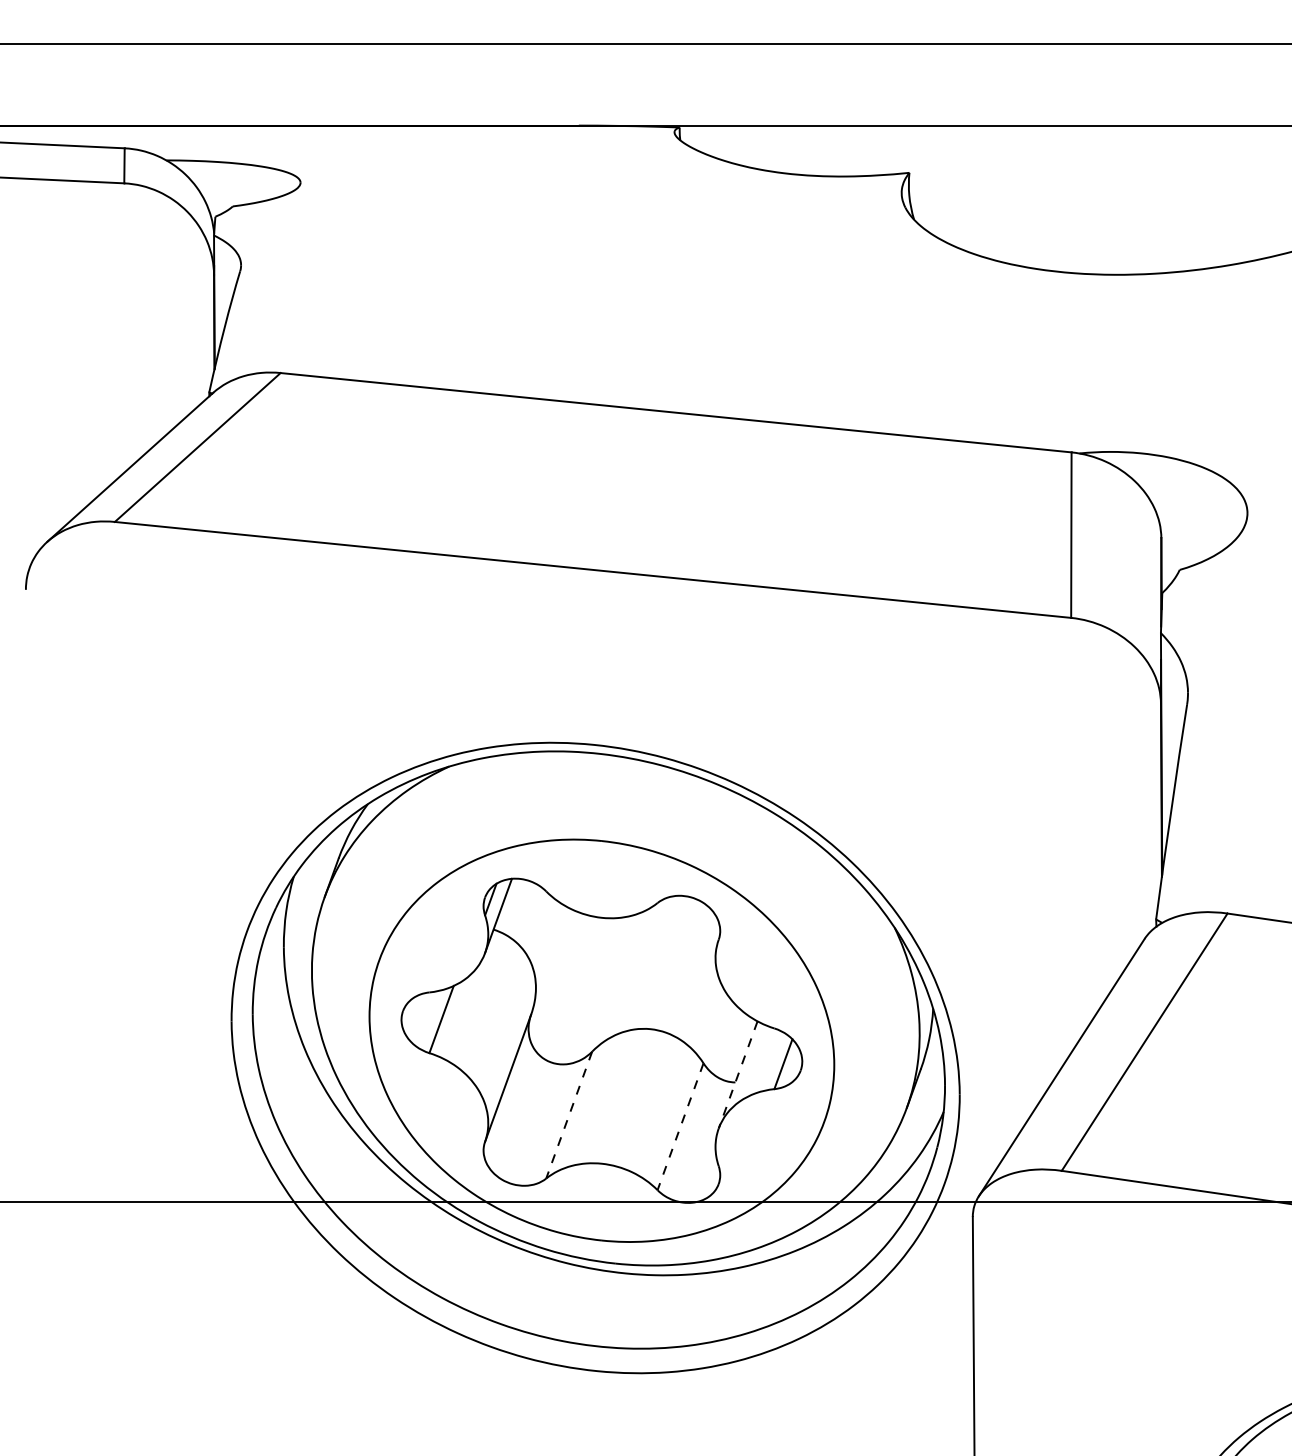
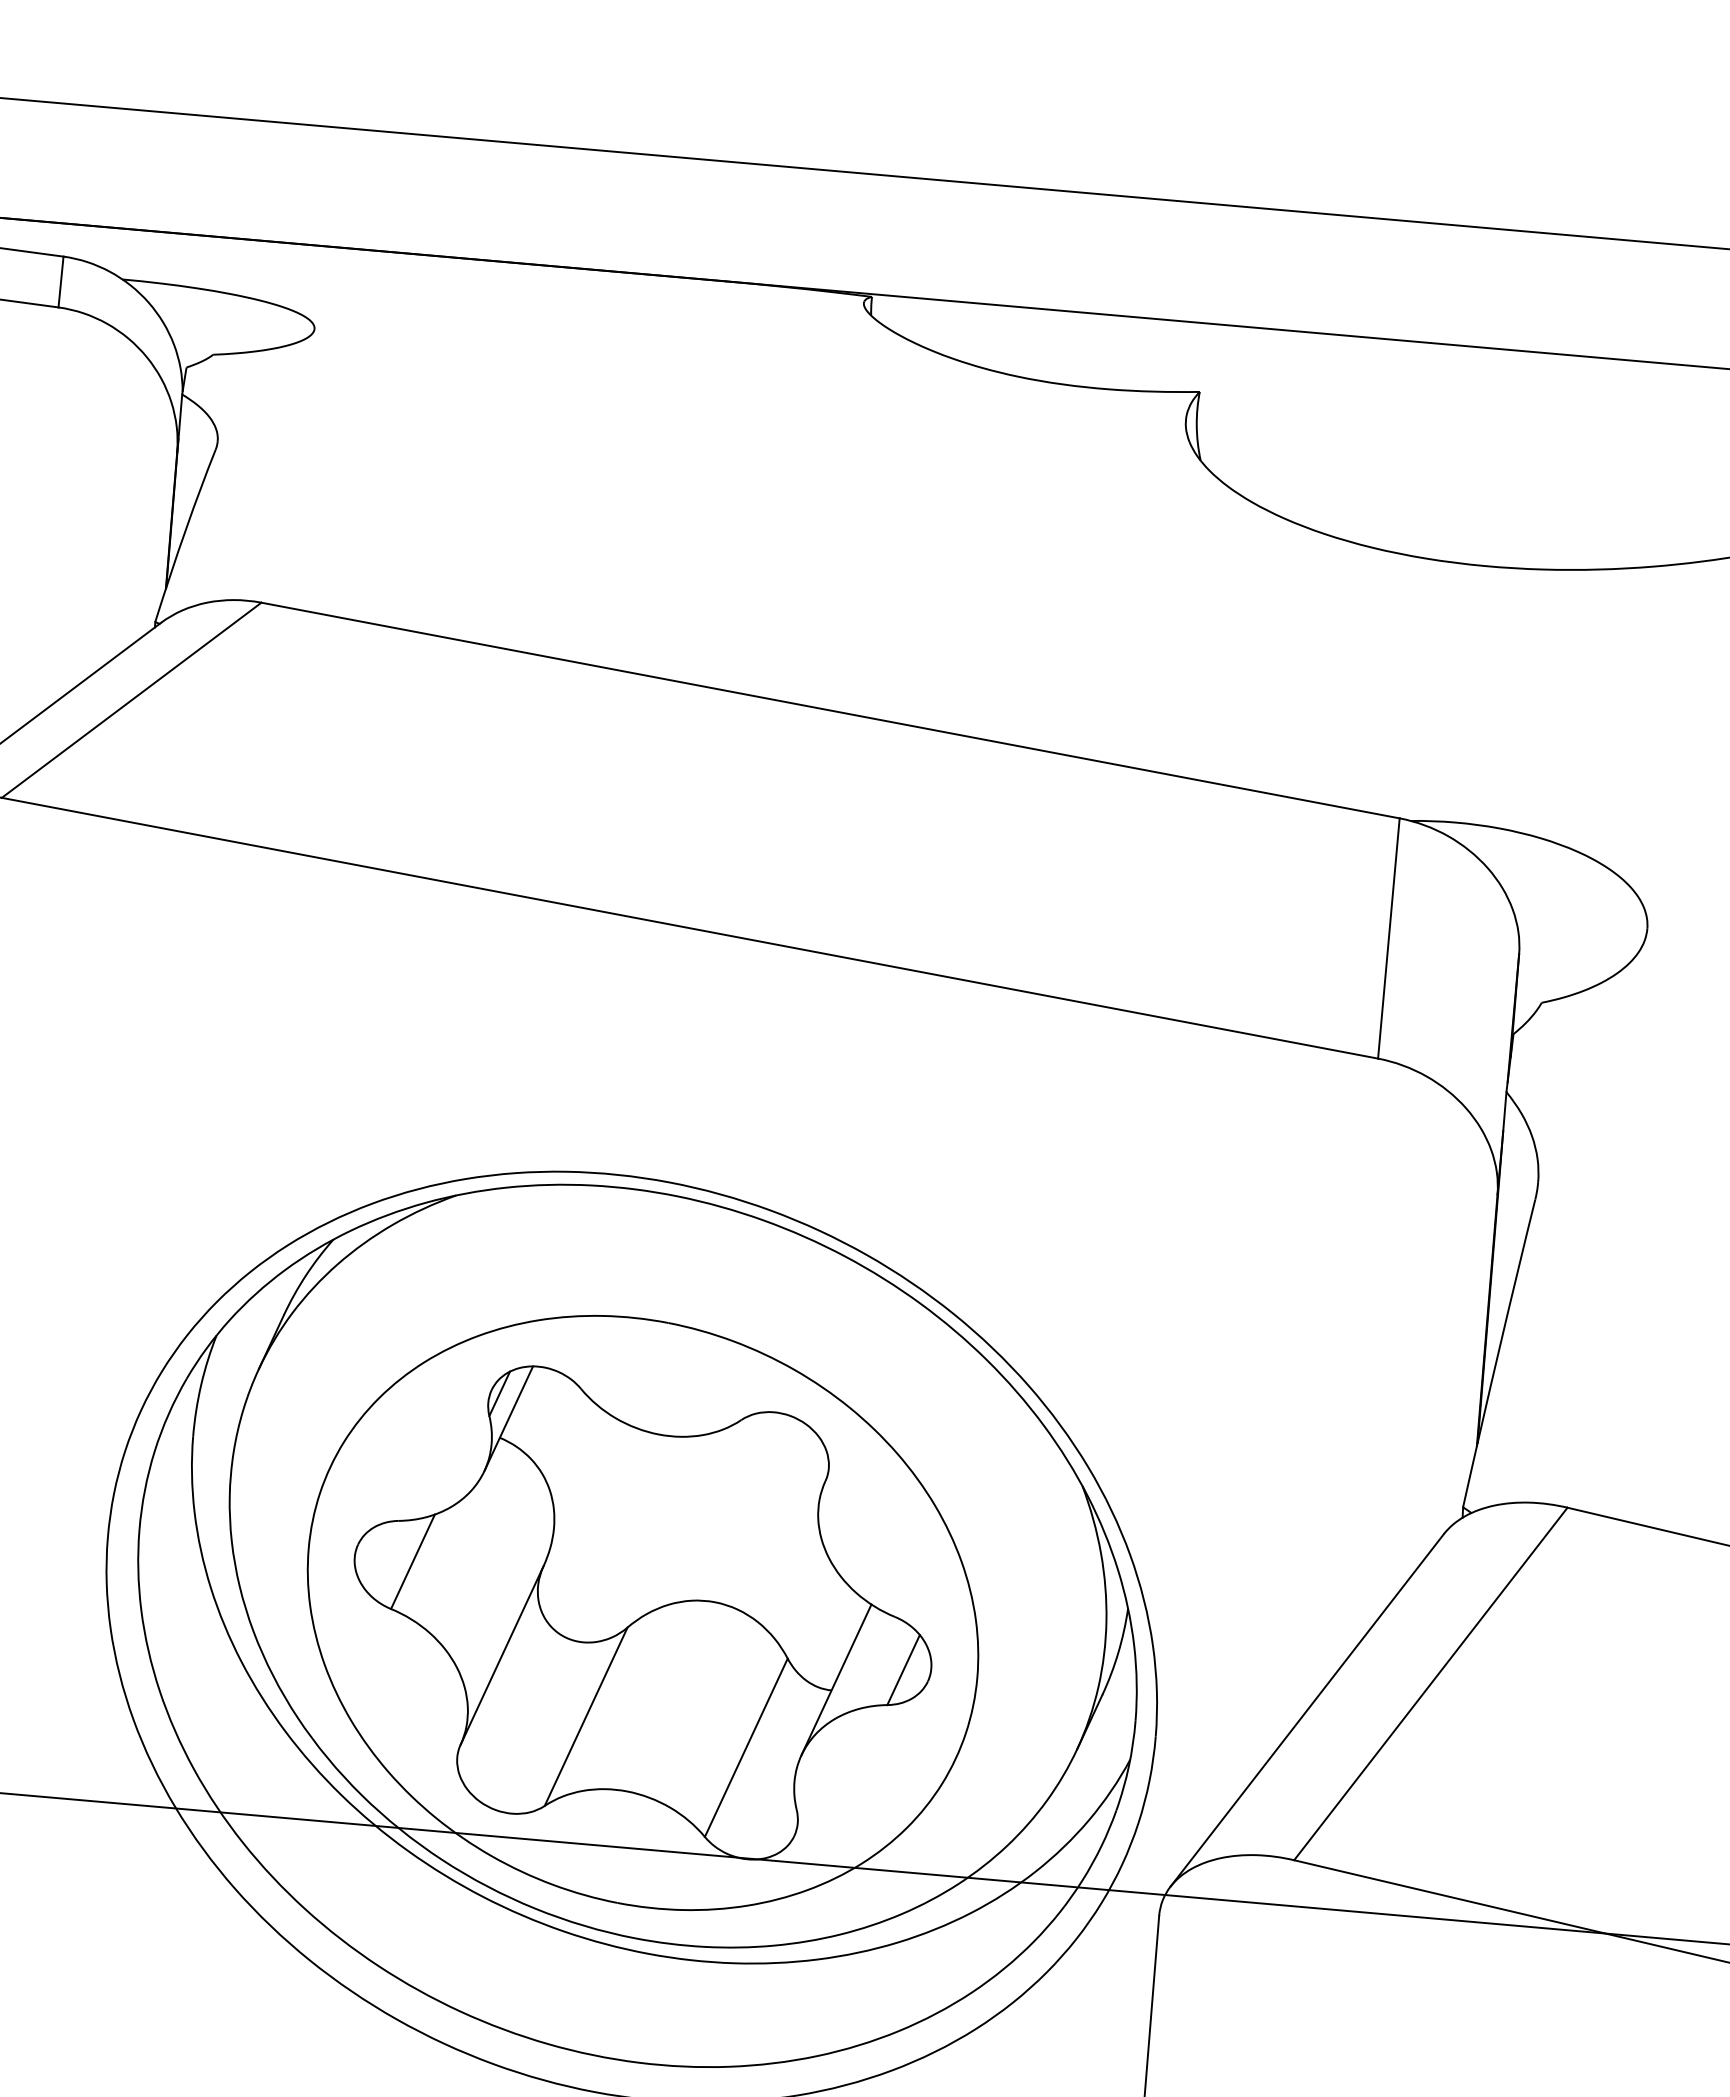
line: (738, 1074) -> (837, 1679), dashed -> solid
line: (569, 1115) -> (586, 1717), dashed -> solid
line: (680, 1127) -> (746, 1748), dashed -> solid

